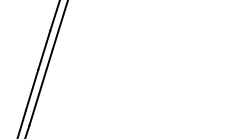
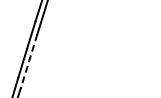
line: (40, 87) -> (28, 61), solid -> dashed

